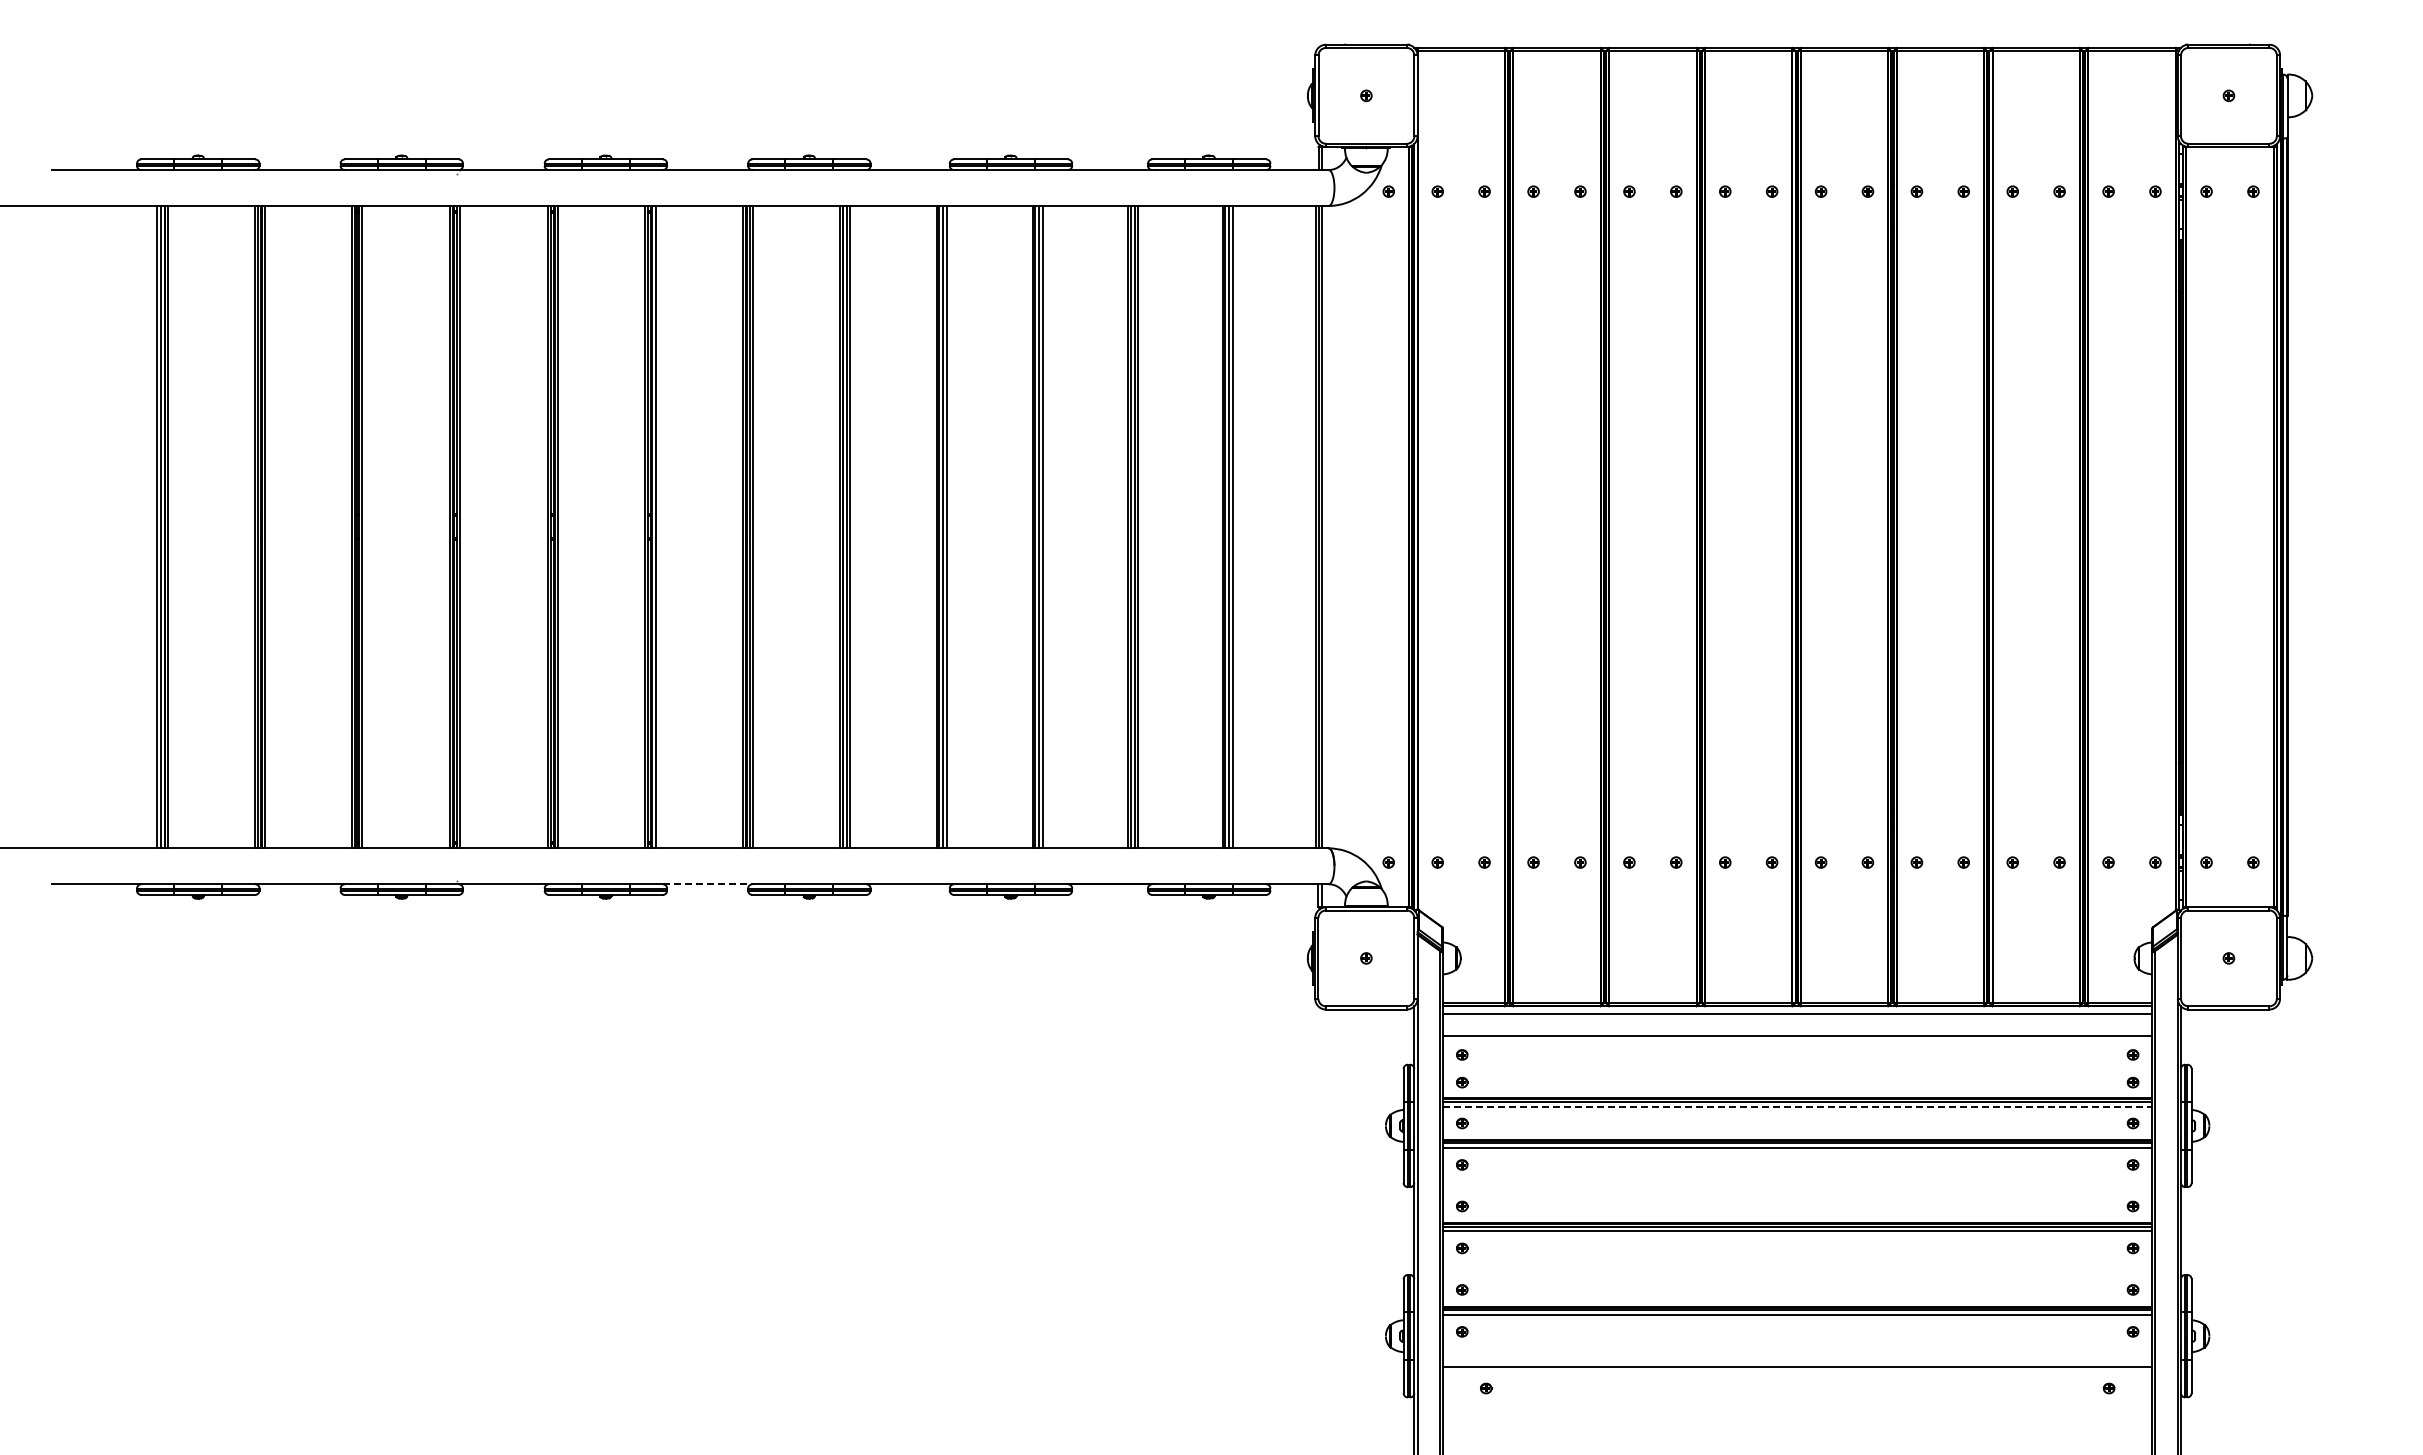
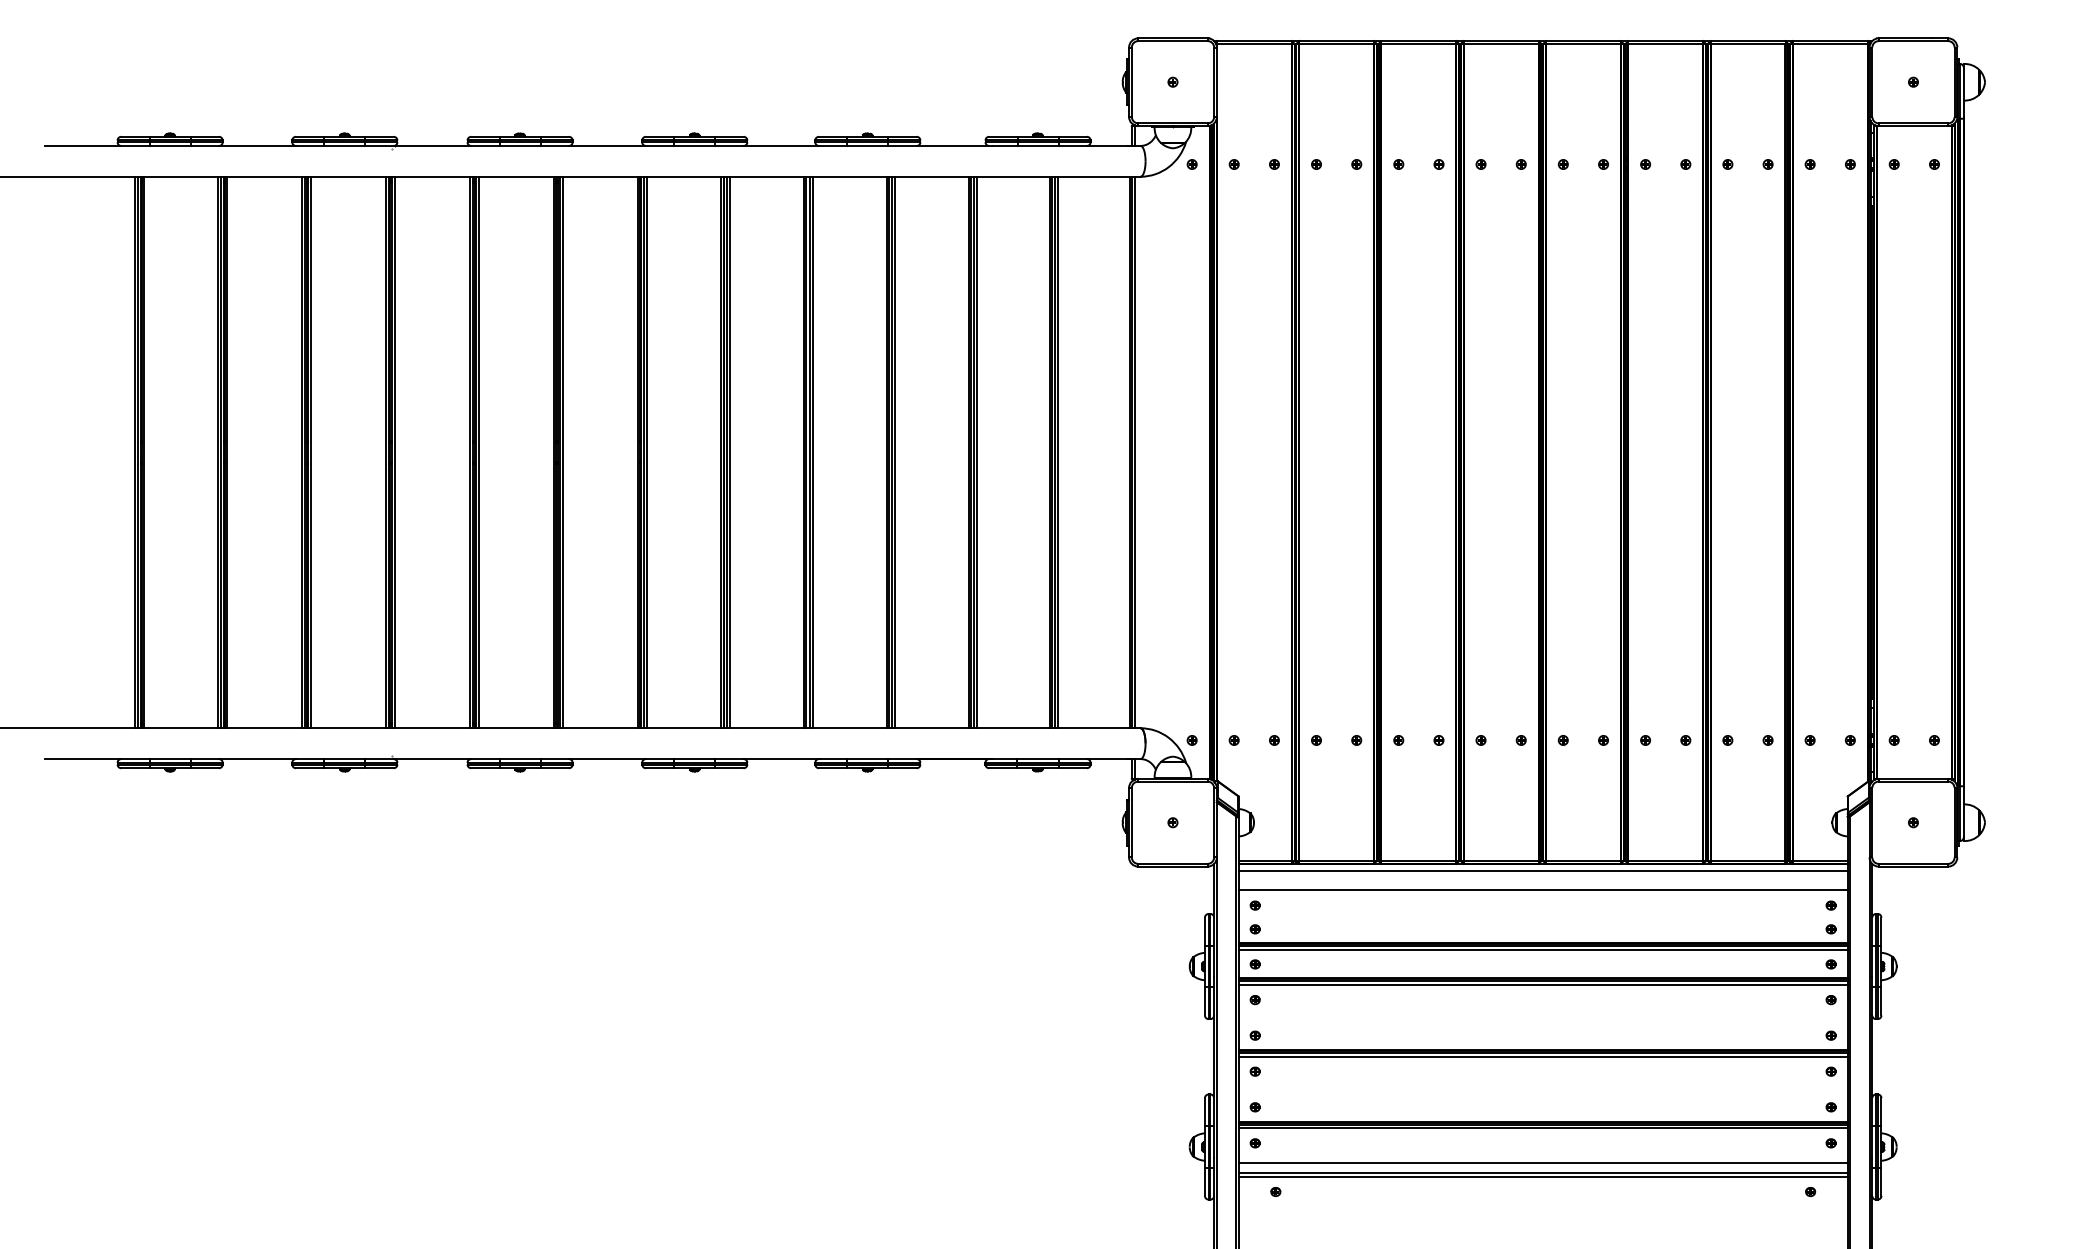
line: (707, 884) -> (607, 759), dashed -> solid
line: (1797, 1106) -> (1543, 949), dashed -> solid
line: (1797, 1355) -> (1543, 1163), added
line: (1797, 1371) -> (1543, 1177), added

